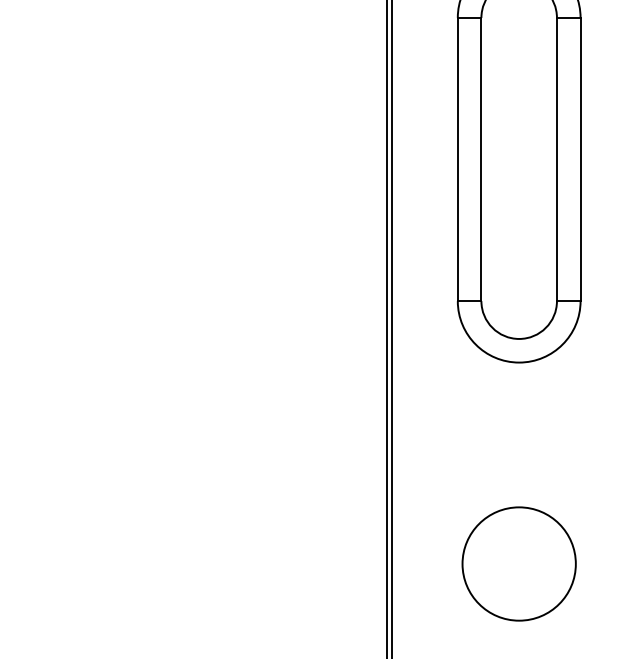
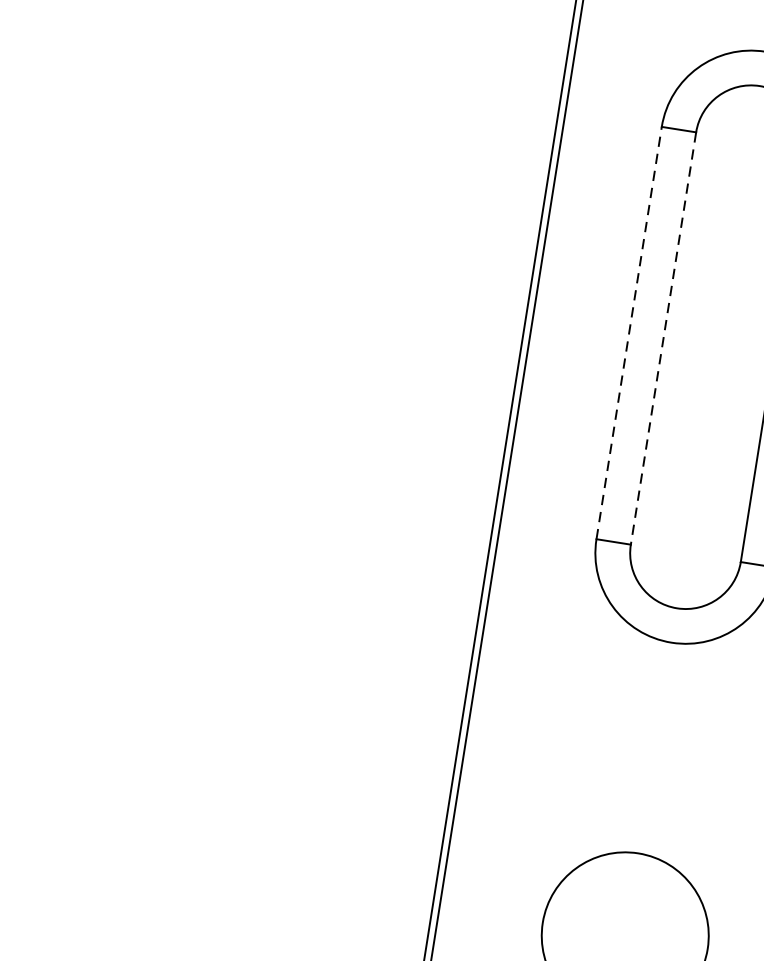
line: (457, 159) -> (628, 332), solid -> dashed
line: (481, 159) -> (663, 338), solid -> dashed

